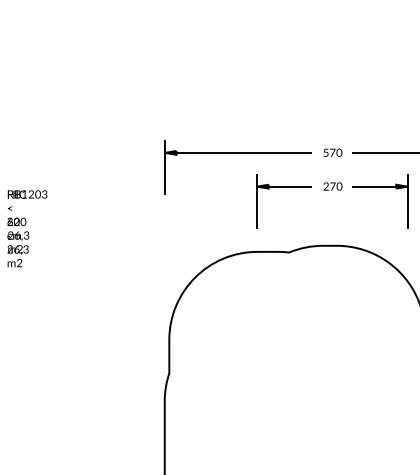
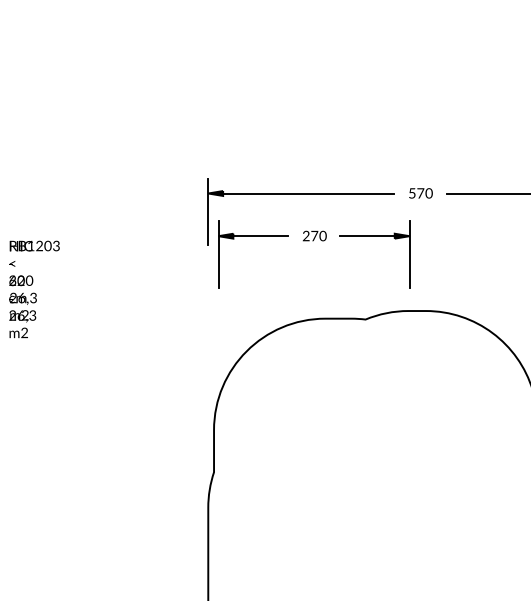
part: (332, 190) -> (314, 241), moved

